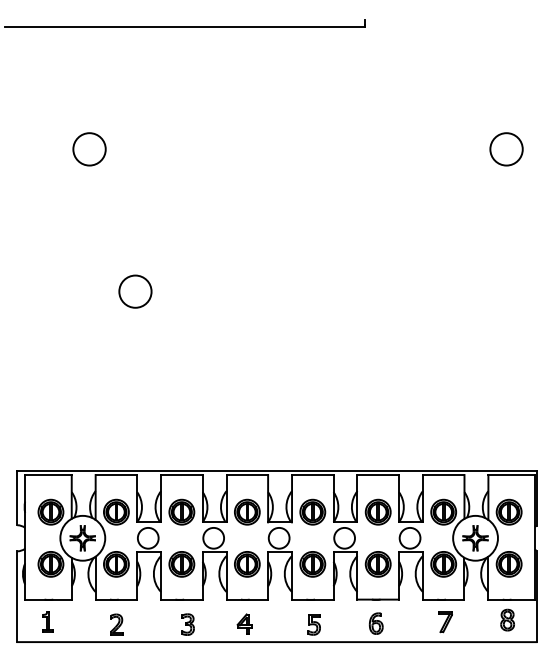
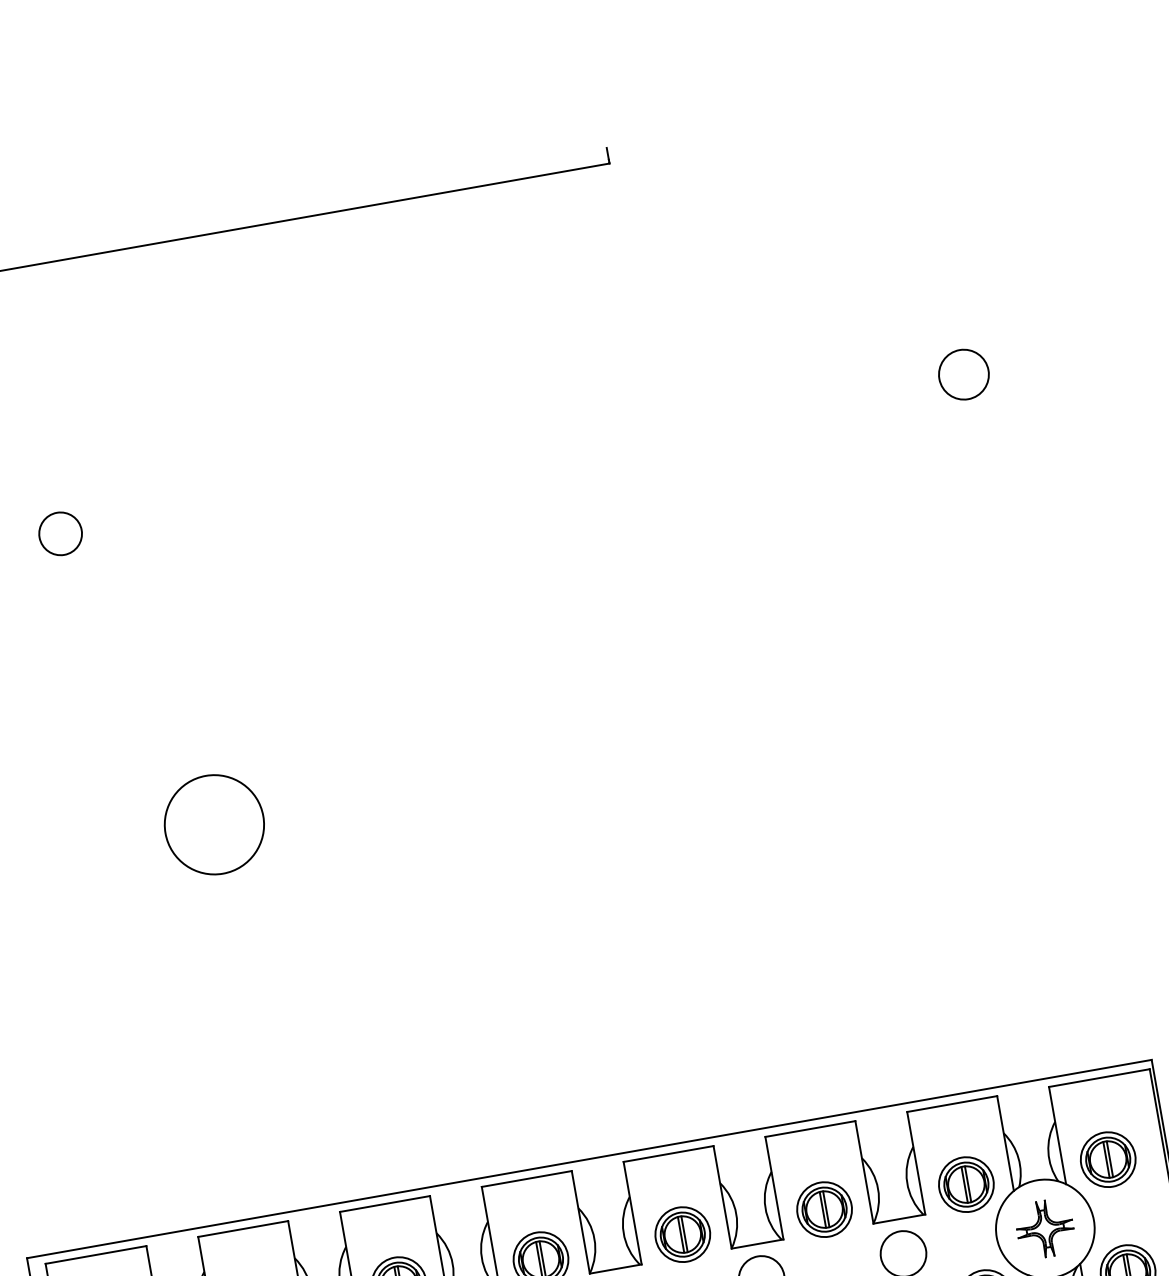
circle: (89, 149) -> (60, 534), size x0.6
circle: (506, 149) -> (963, 374), size x0.7
circle: (135, 291) -> (214, 824), size x1.4

